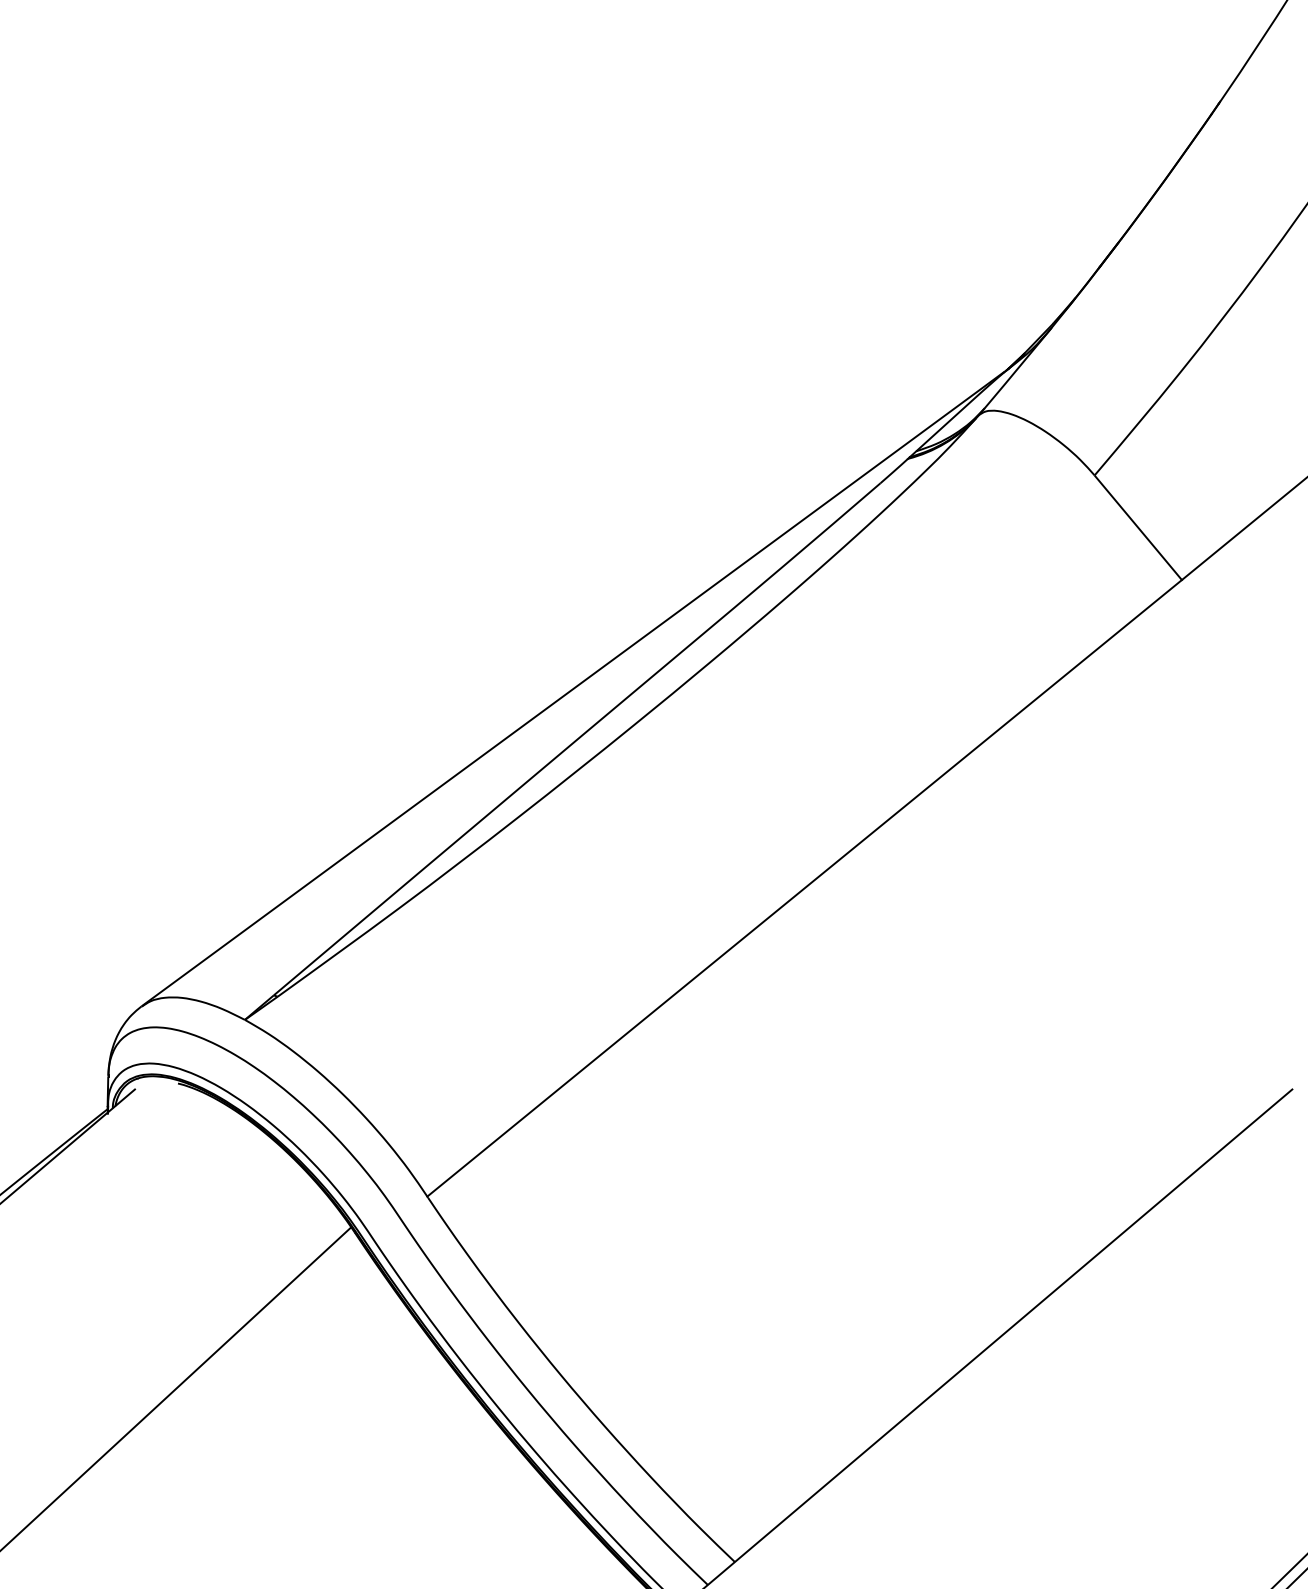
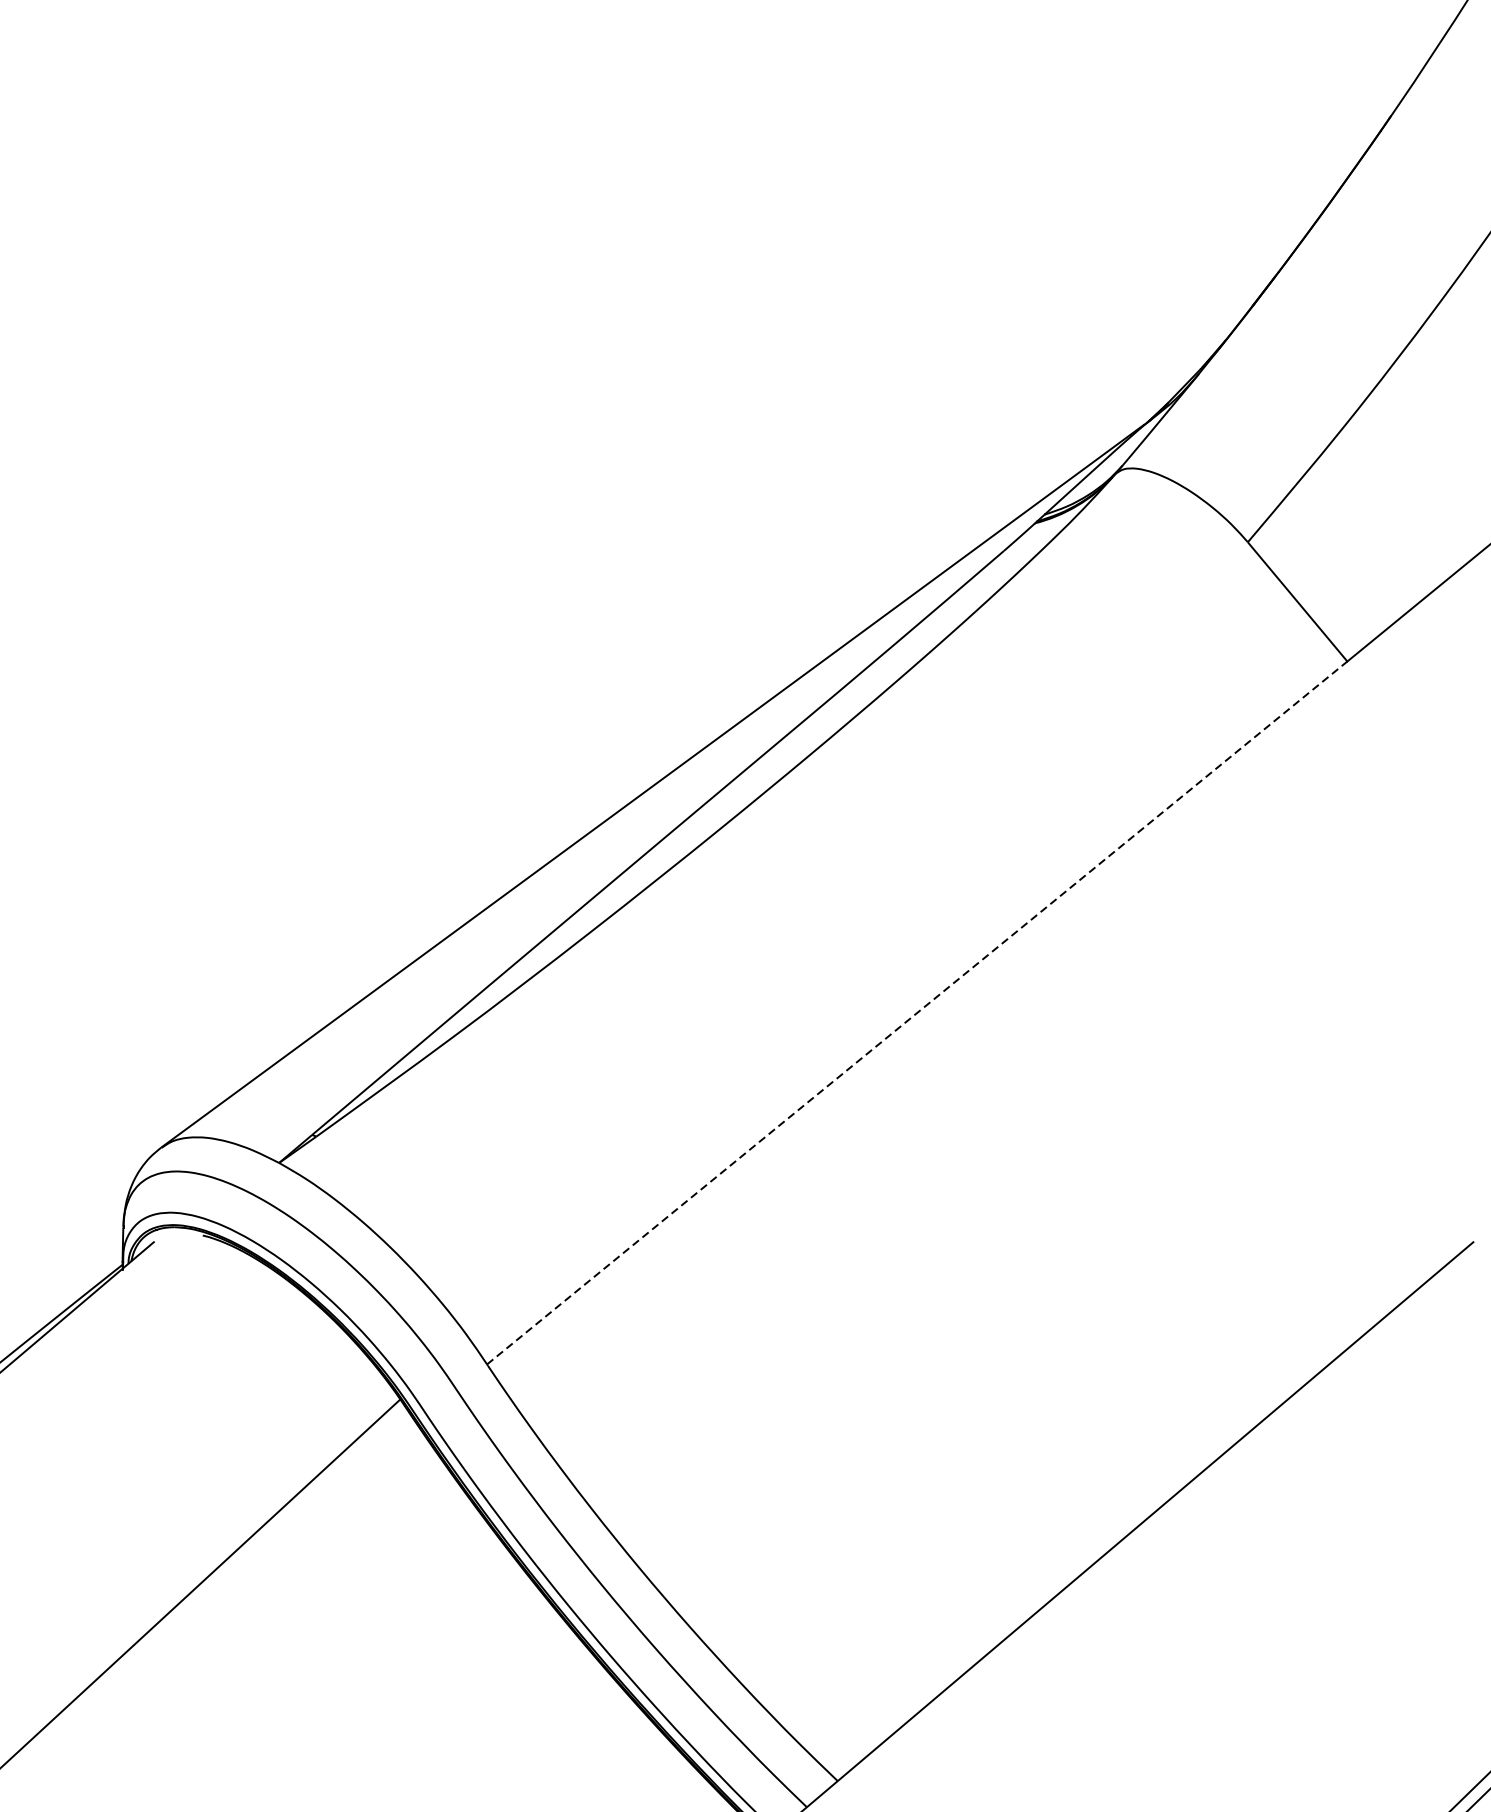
line: (805, 888) -> (918, 1013), solid -> dashed

